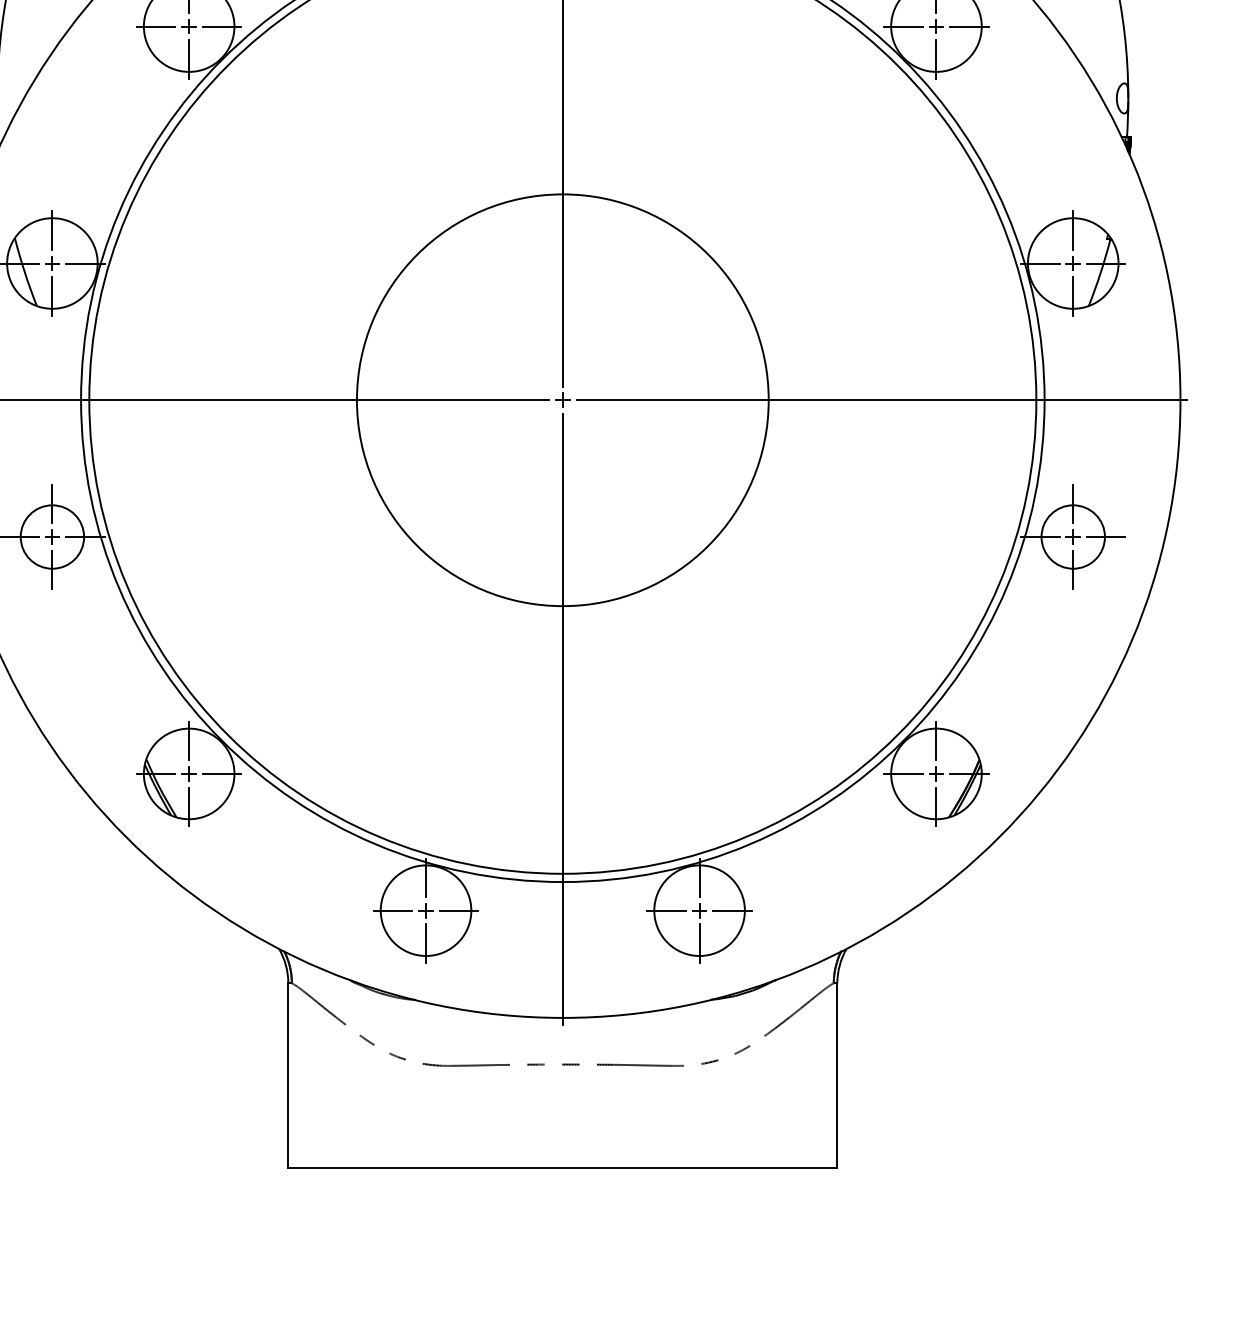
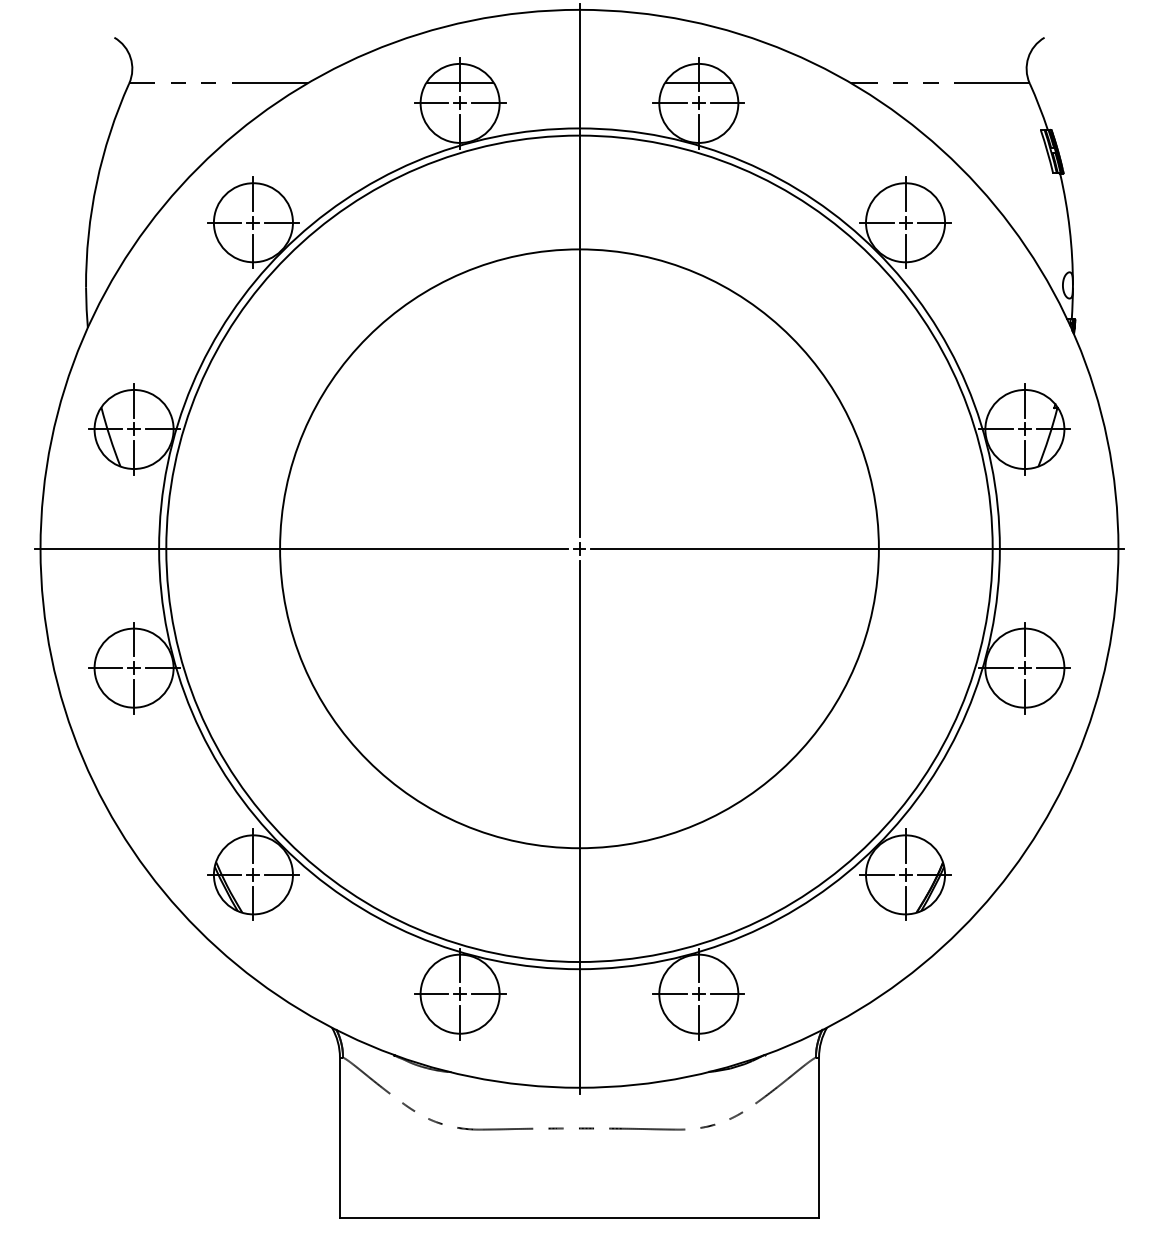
circle: (562, 399) -> (579, 548), size x1.67
circle: (51, 536) -> (133, 667), size x1.43
circle: (1072, 536) -> (1024, 667), size x1.43

